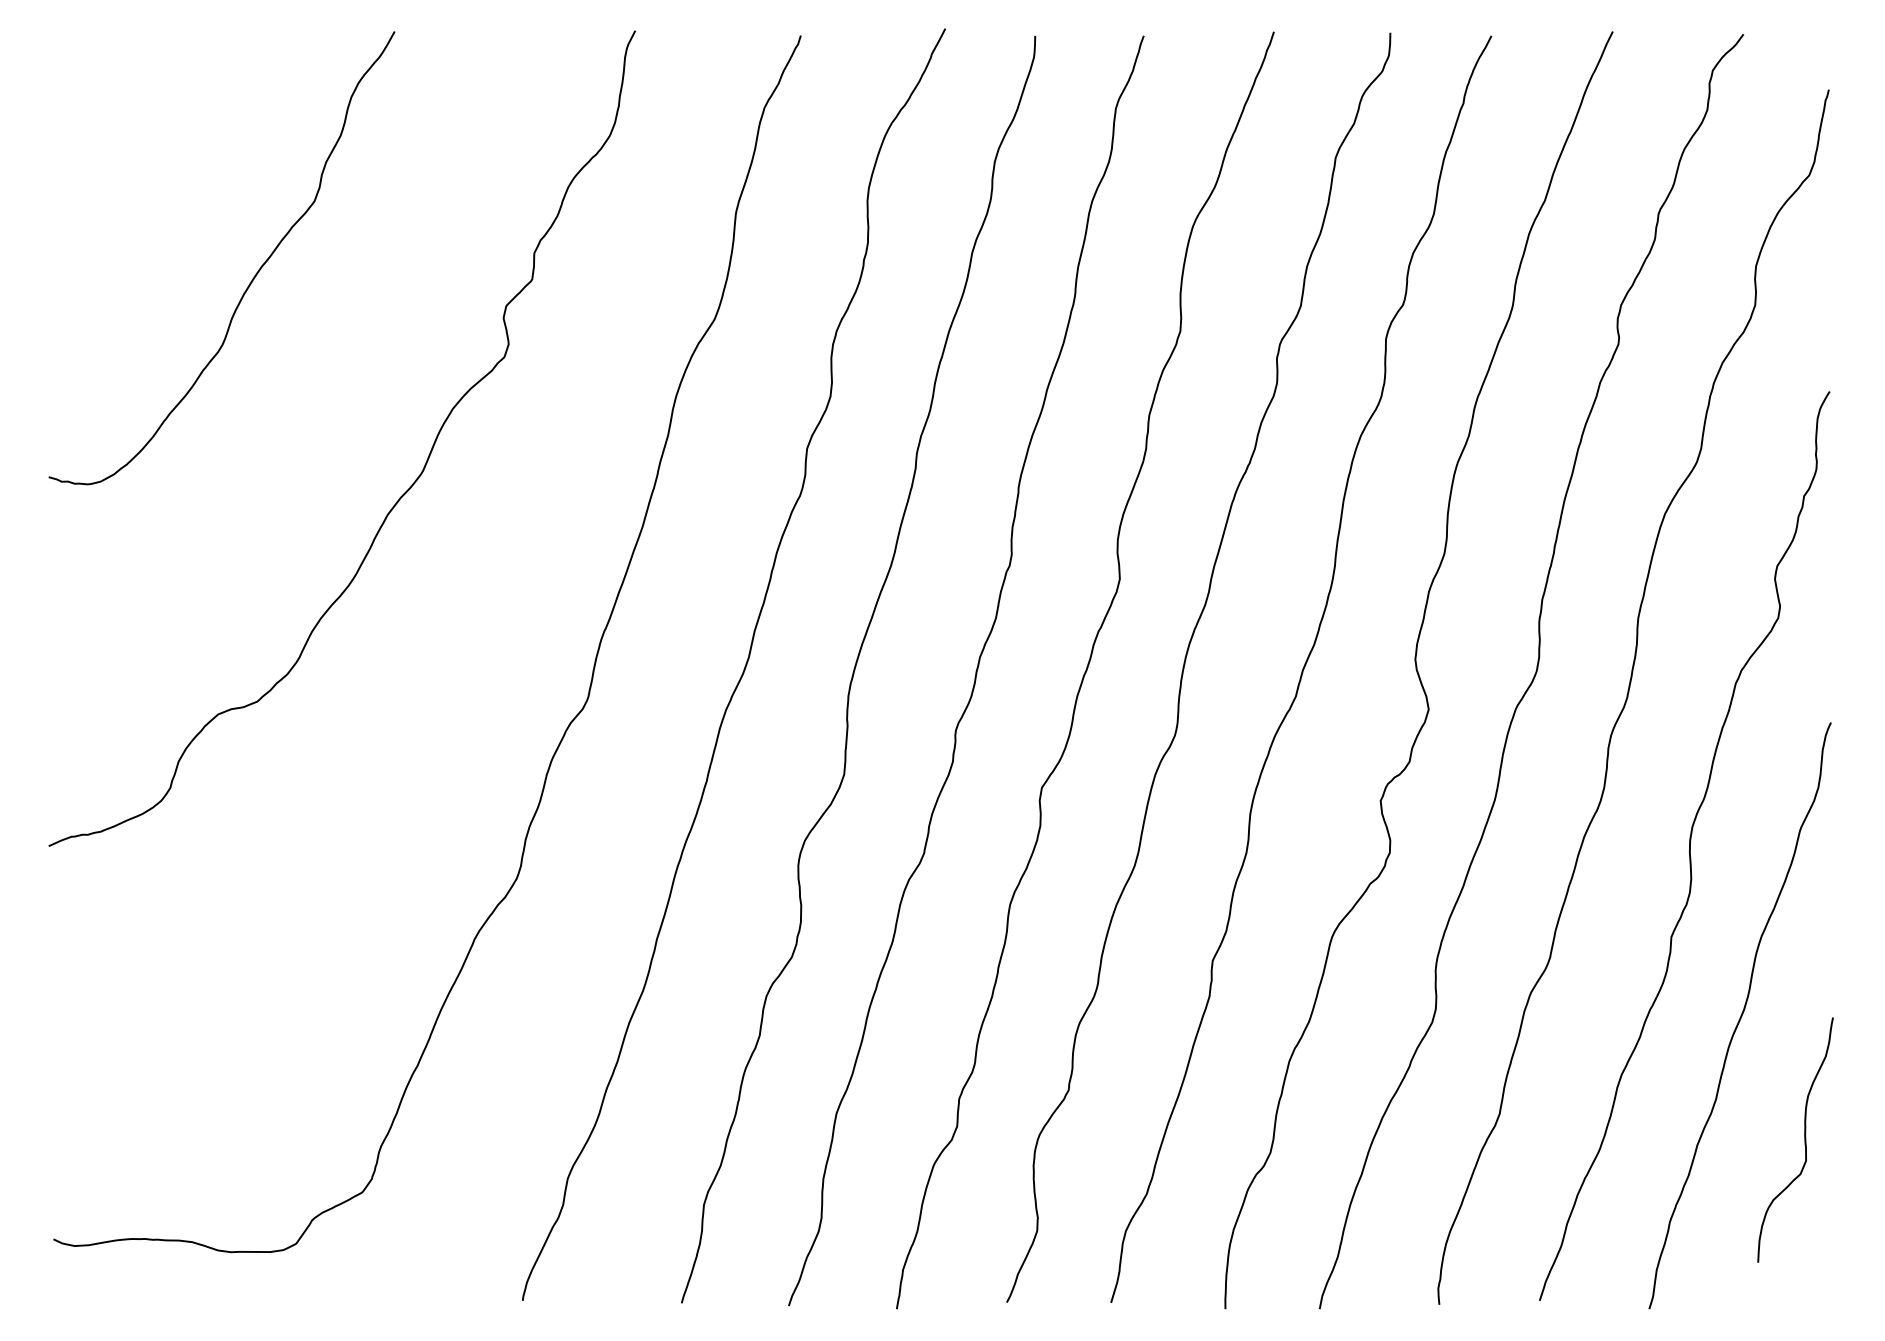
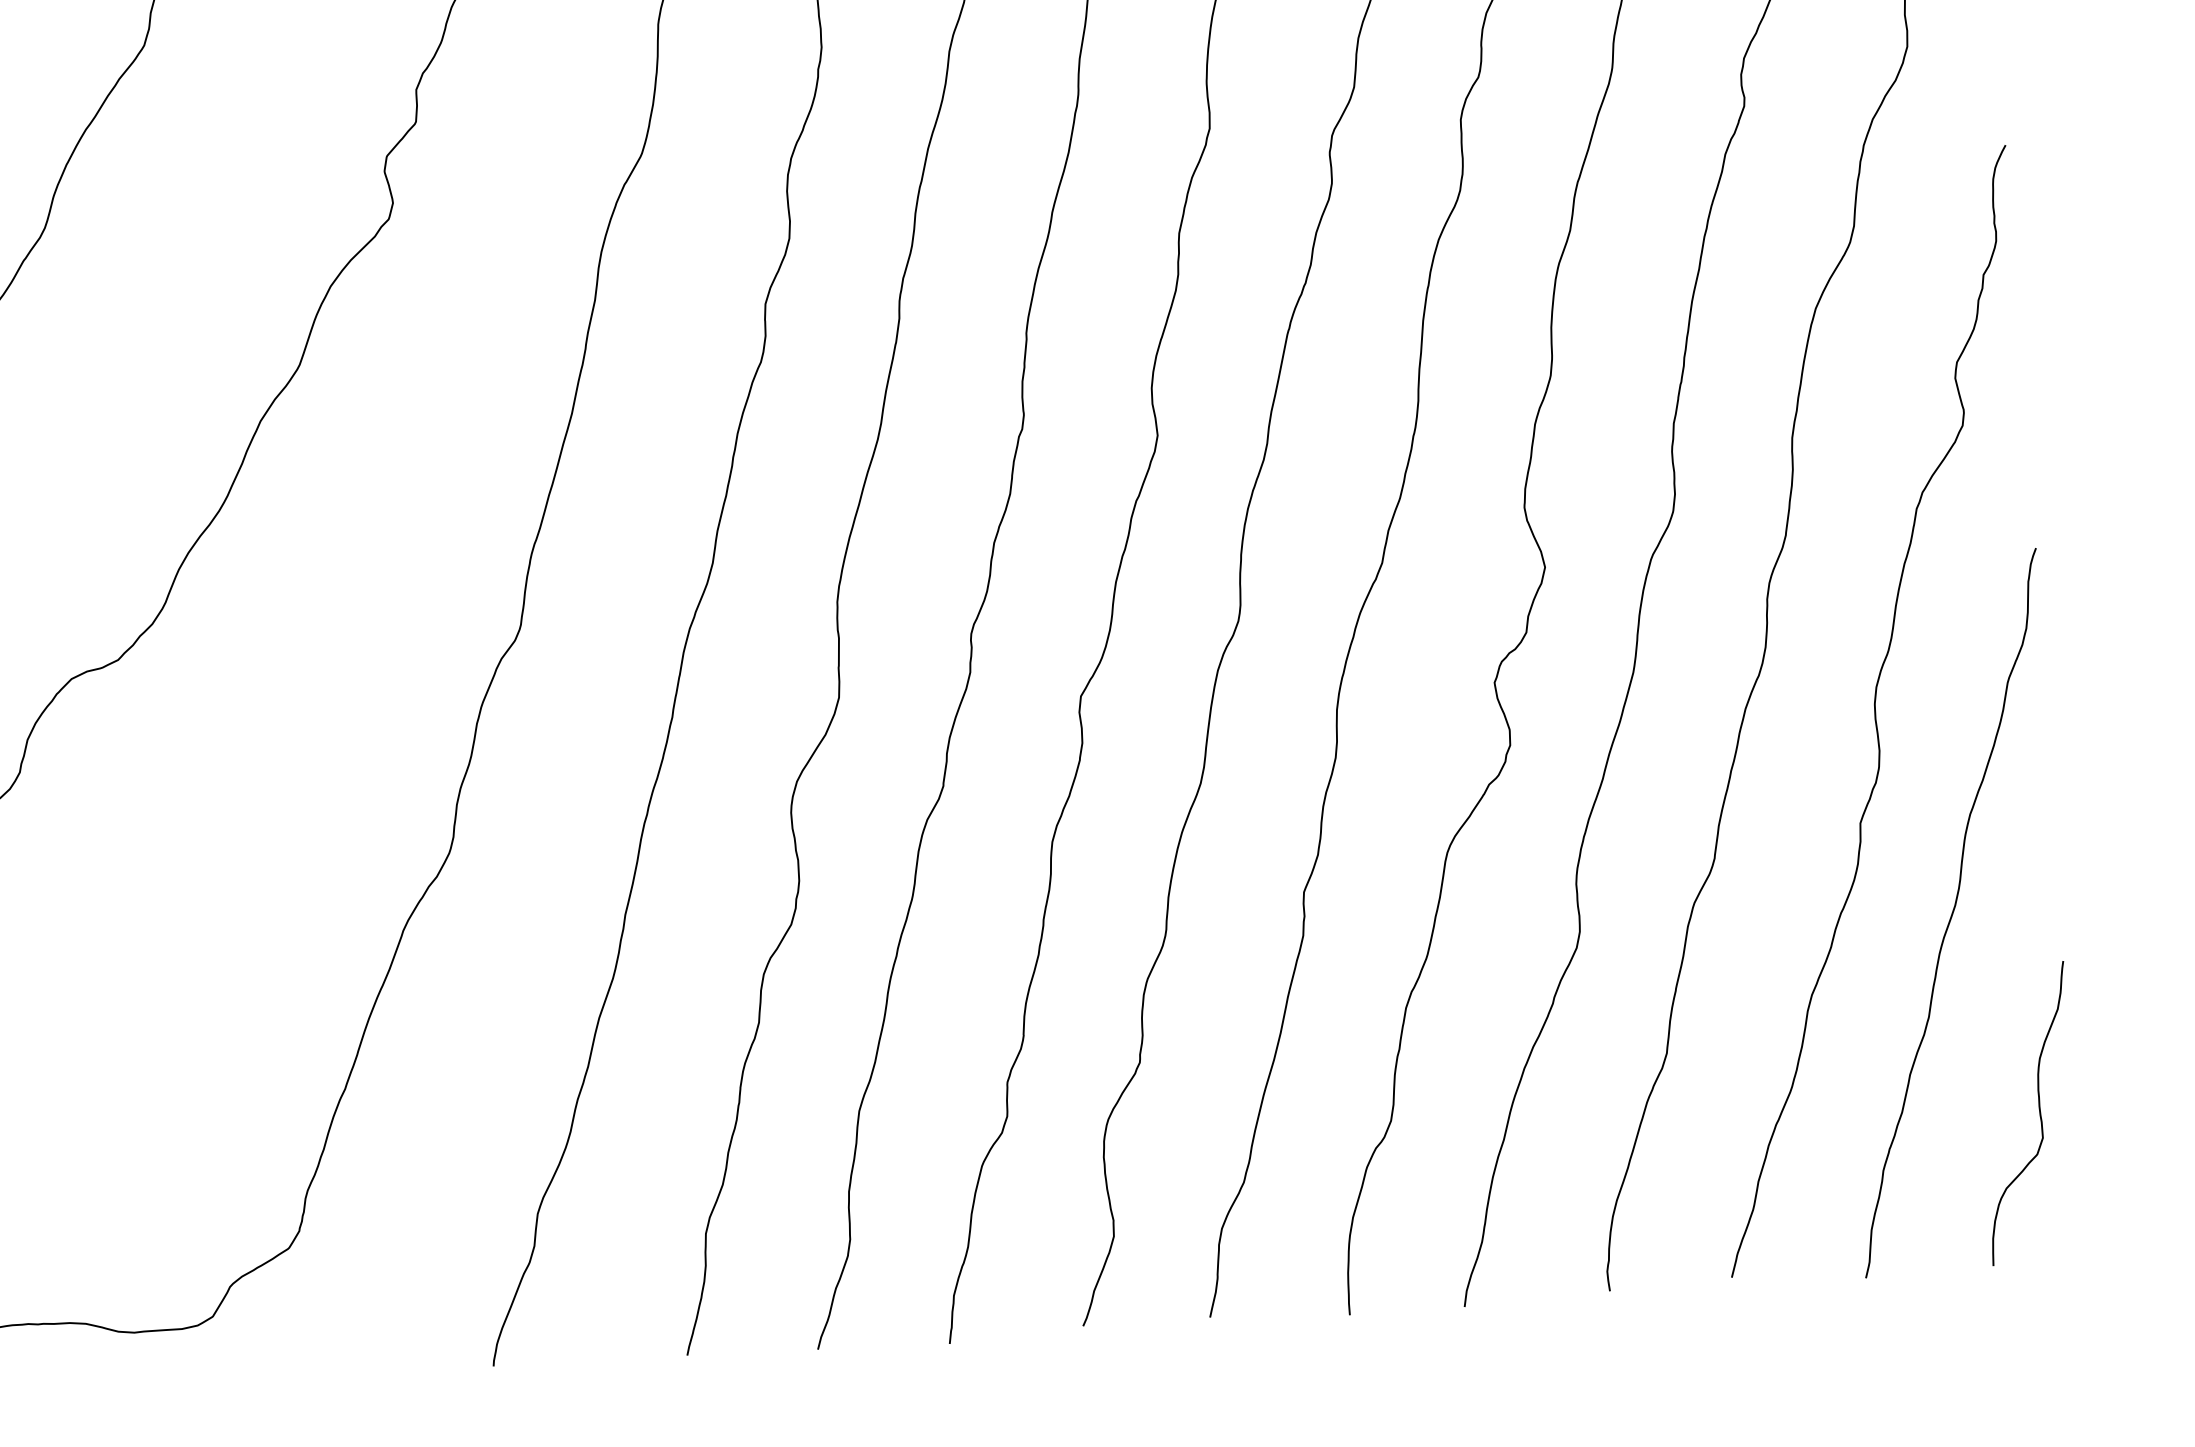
curve: (1804, 1139) -> (2039, 1112), moved

